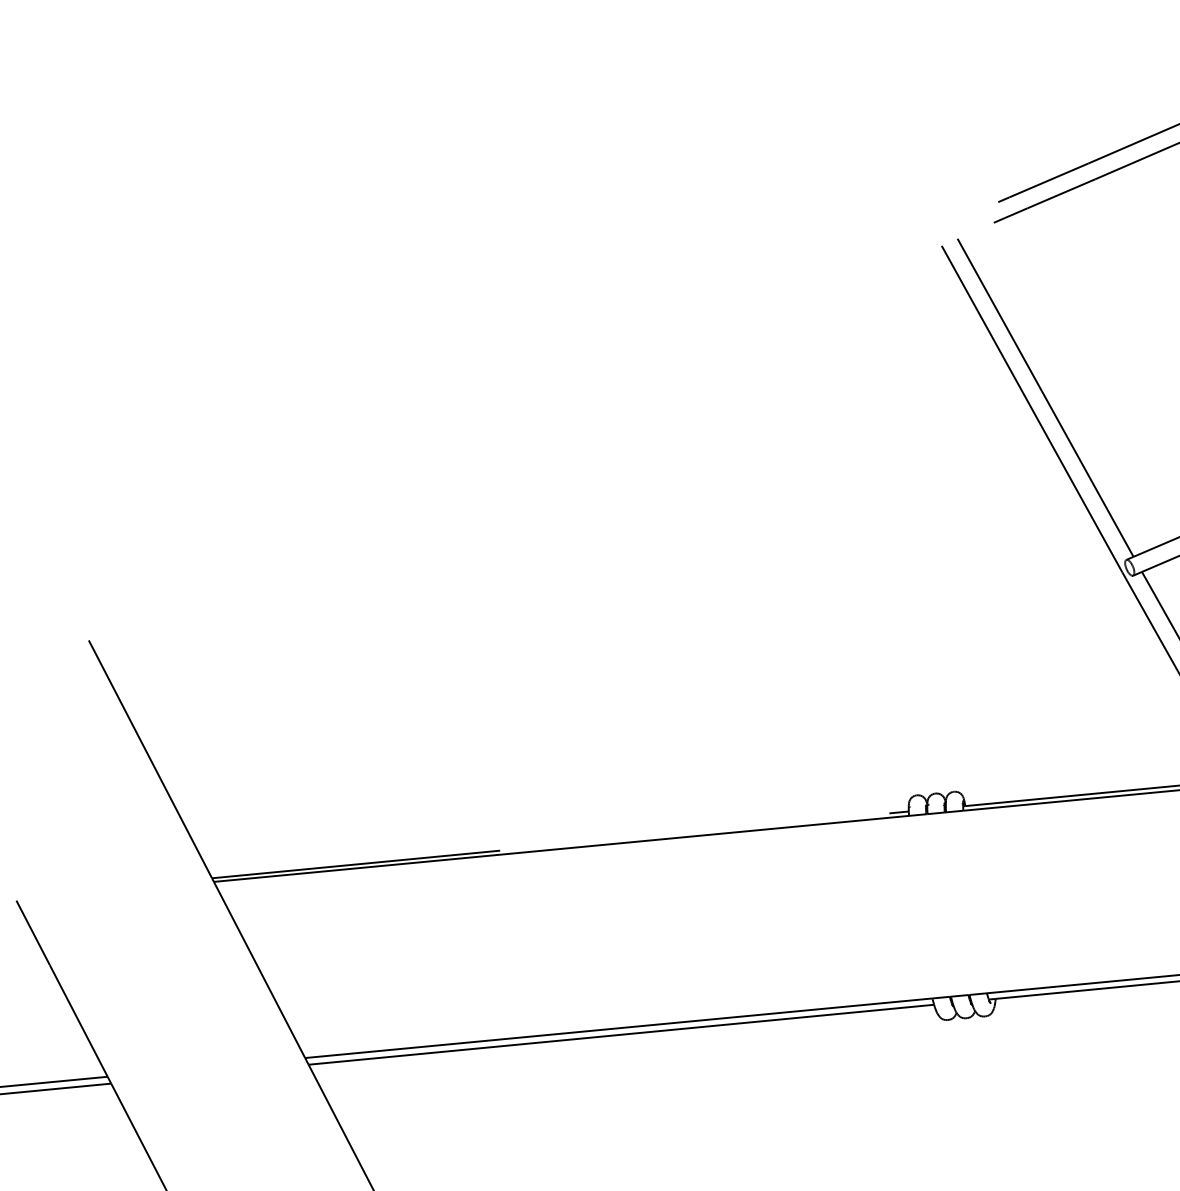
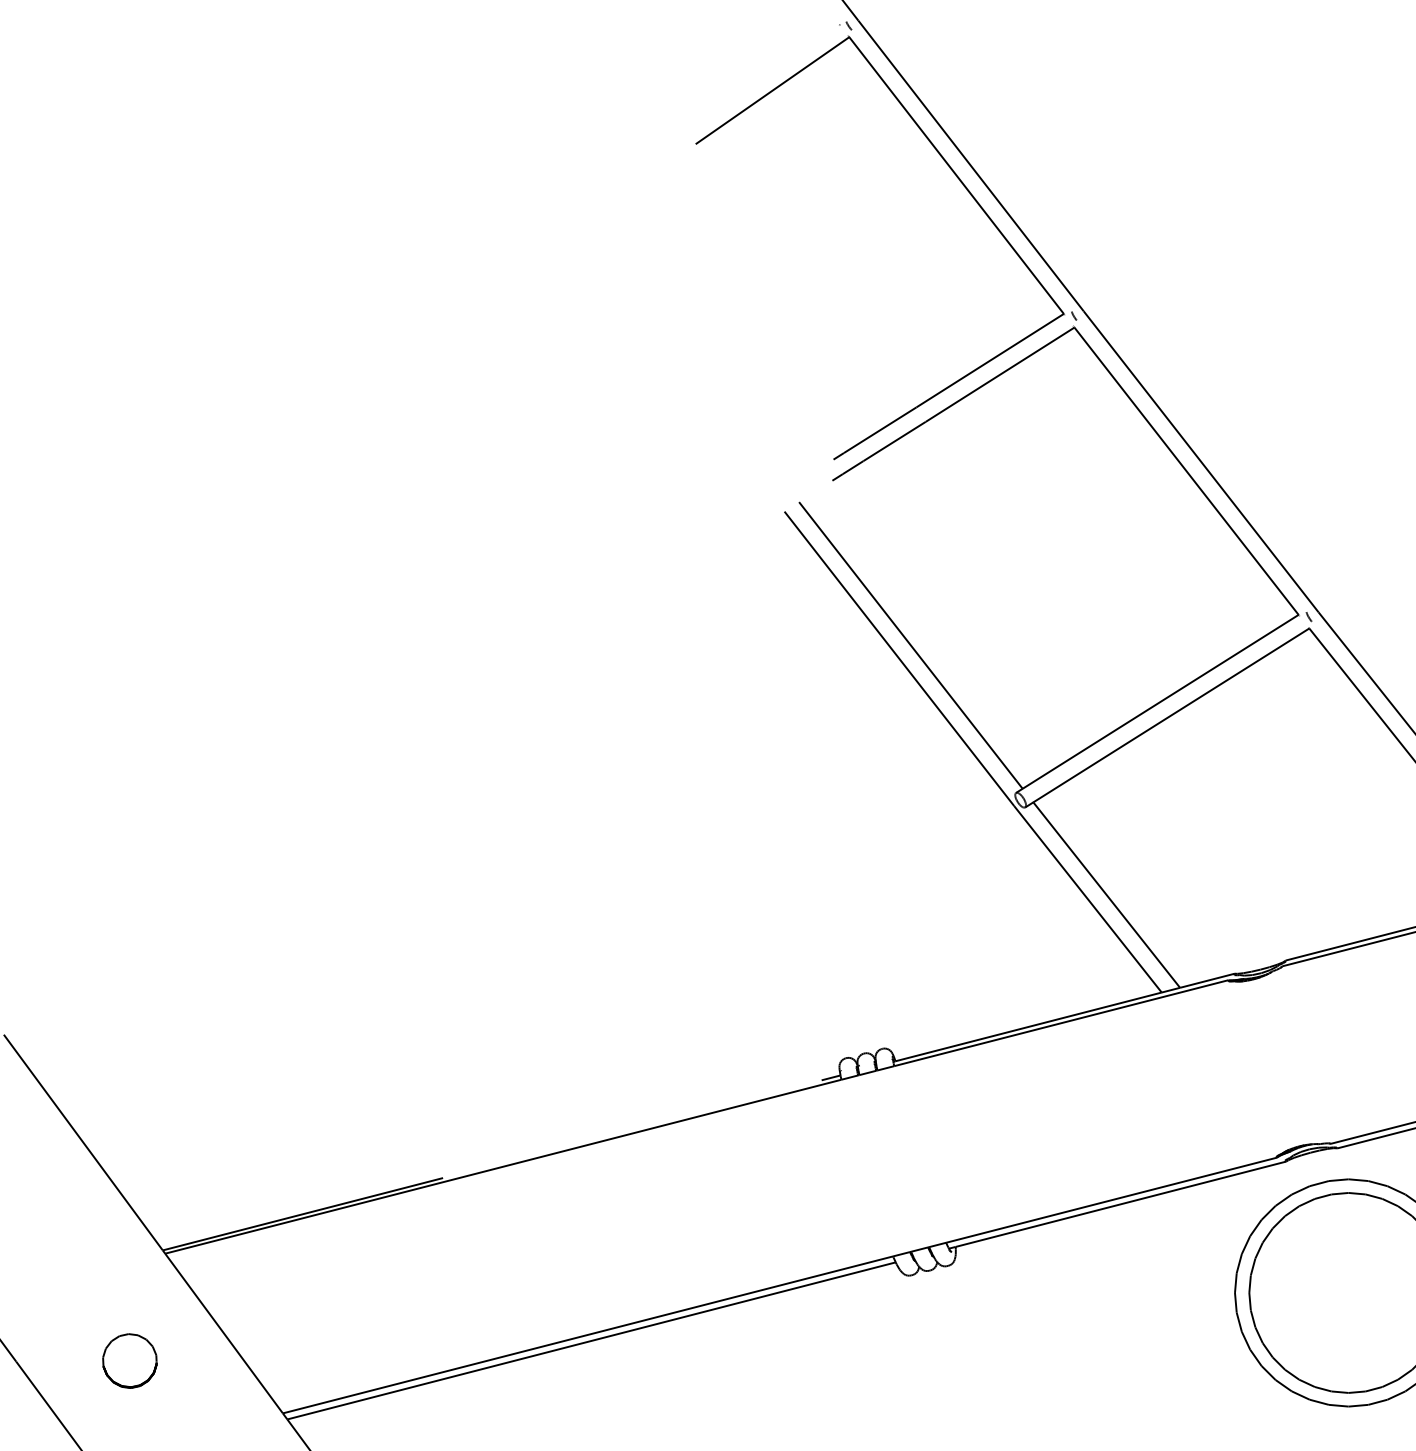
part: (161, 981) -> (129, 1360), added

